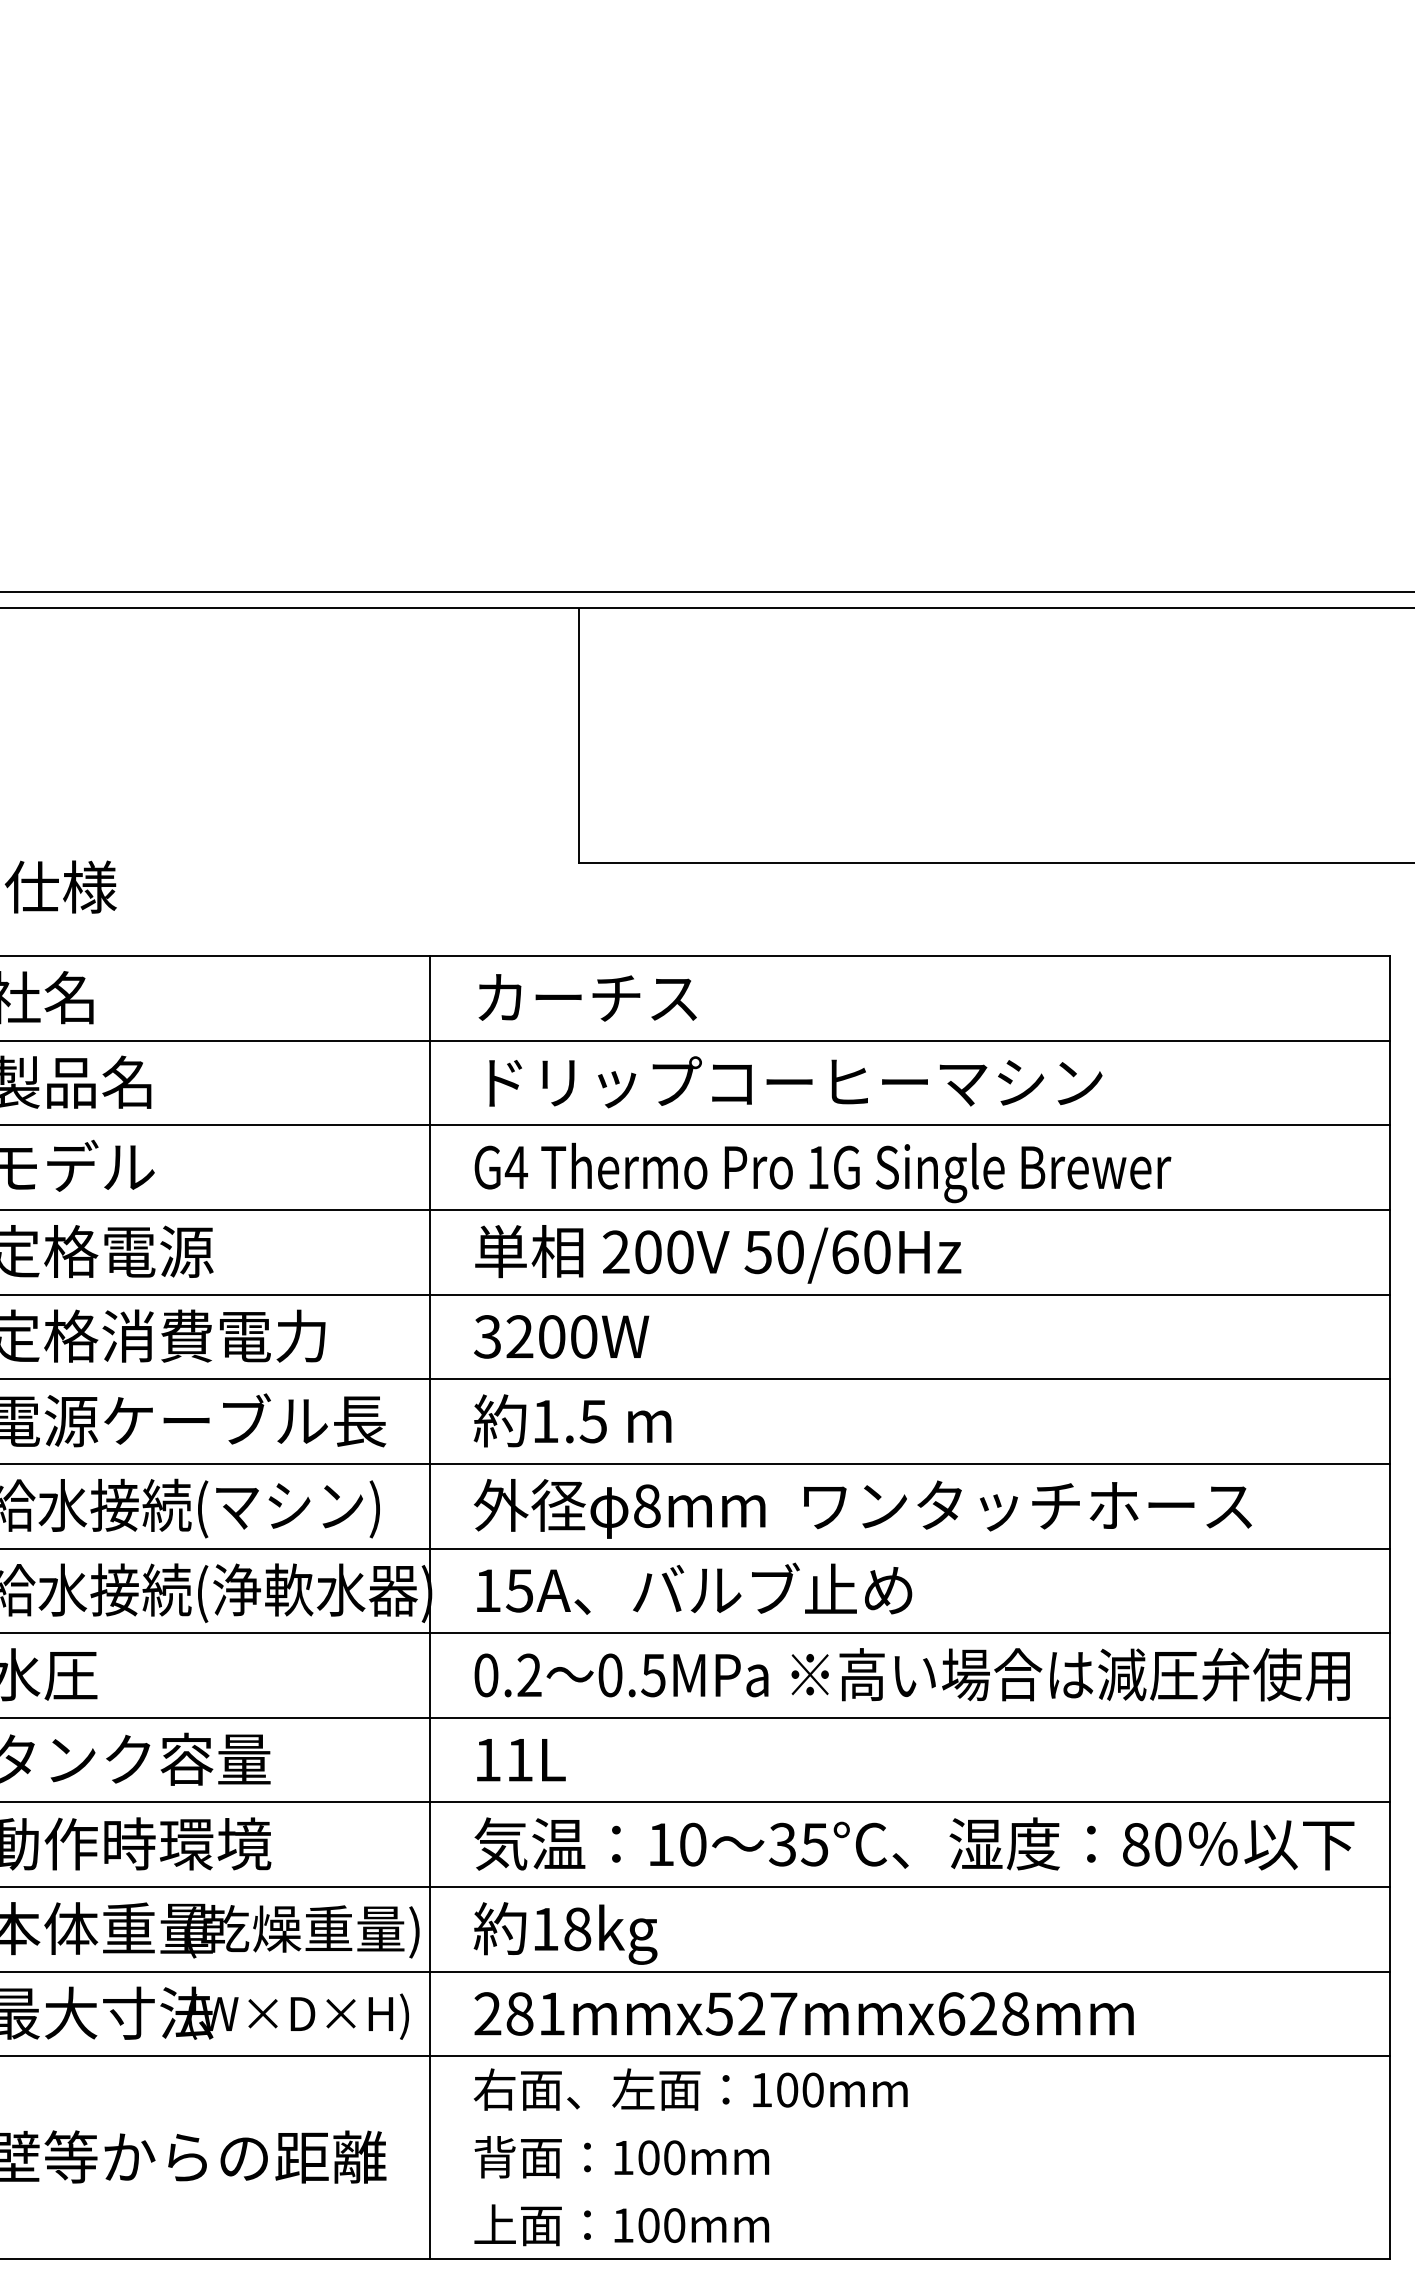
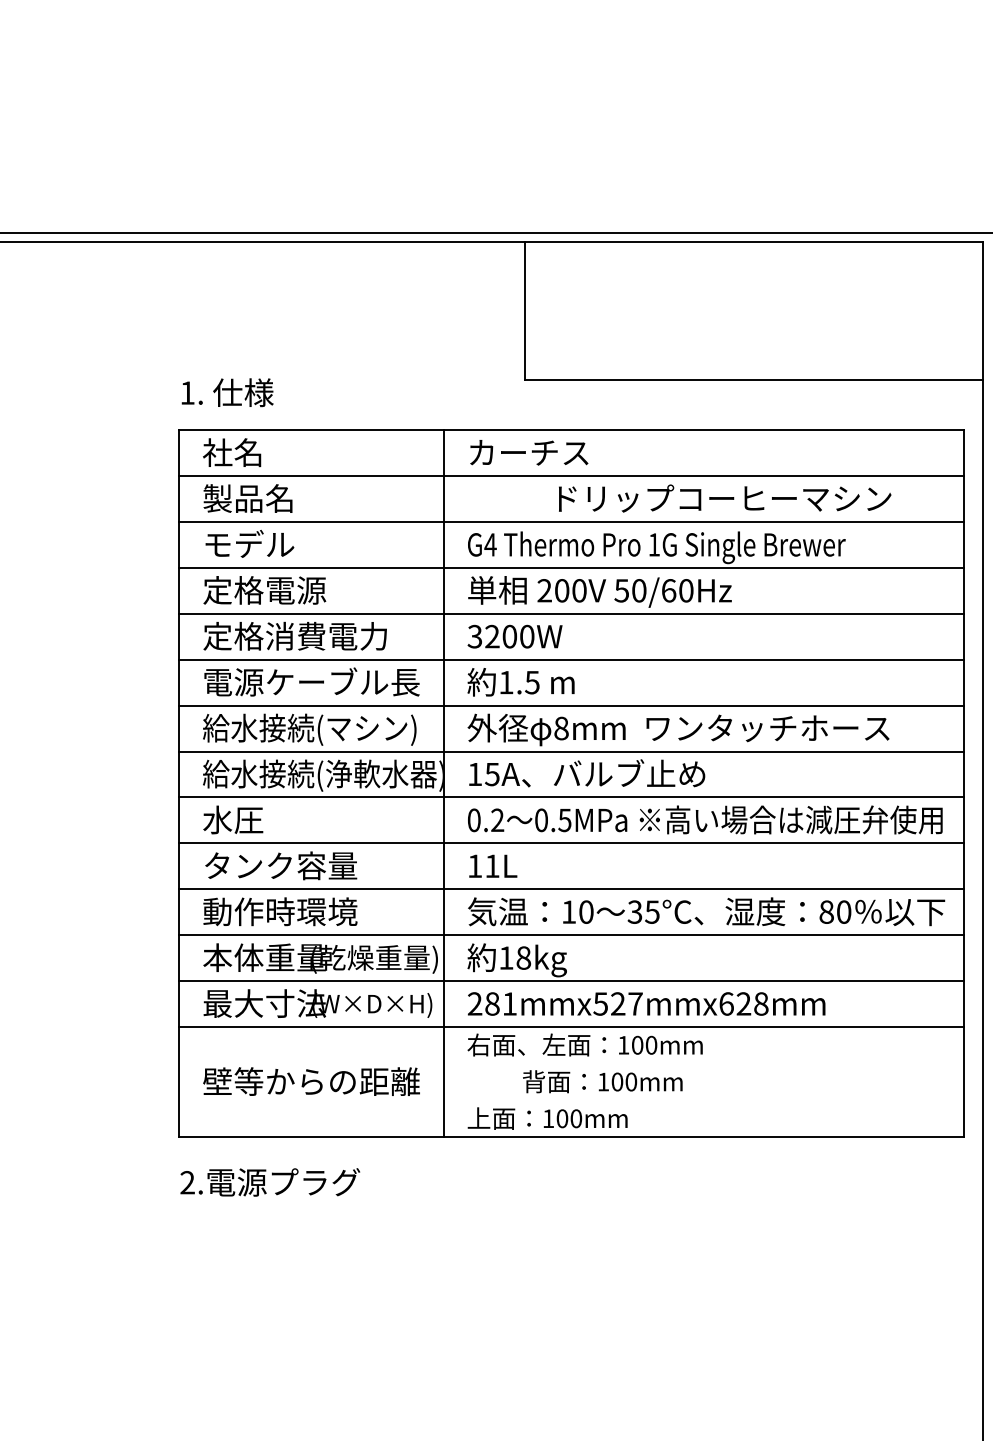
text: (796, 1082) -> (725, 498), moved
text: (621, 2156) -> (602, 1081), moved

